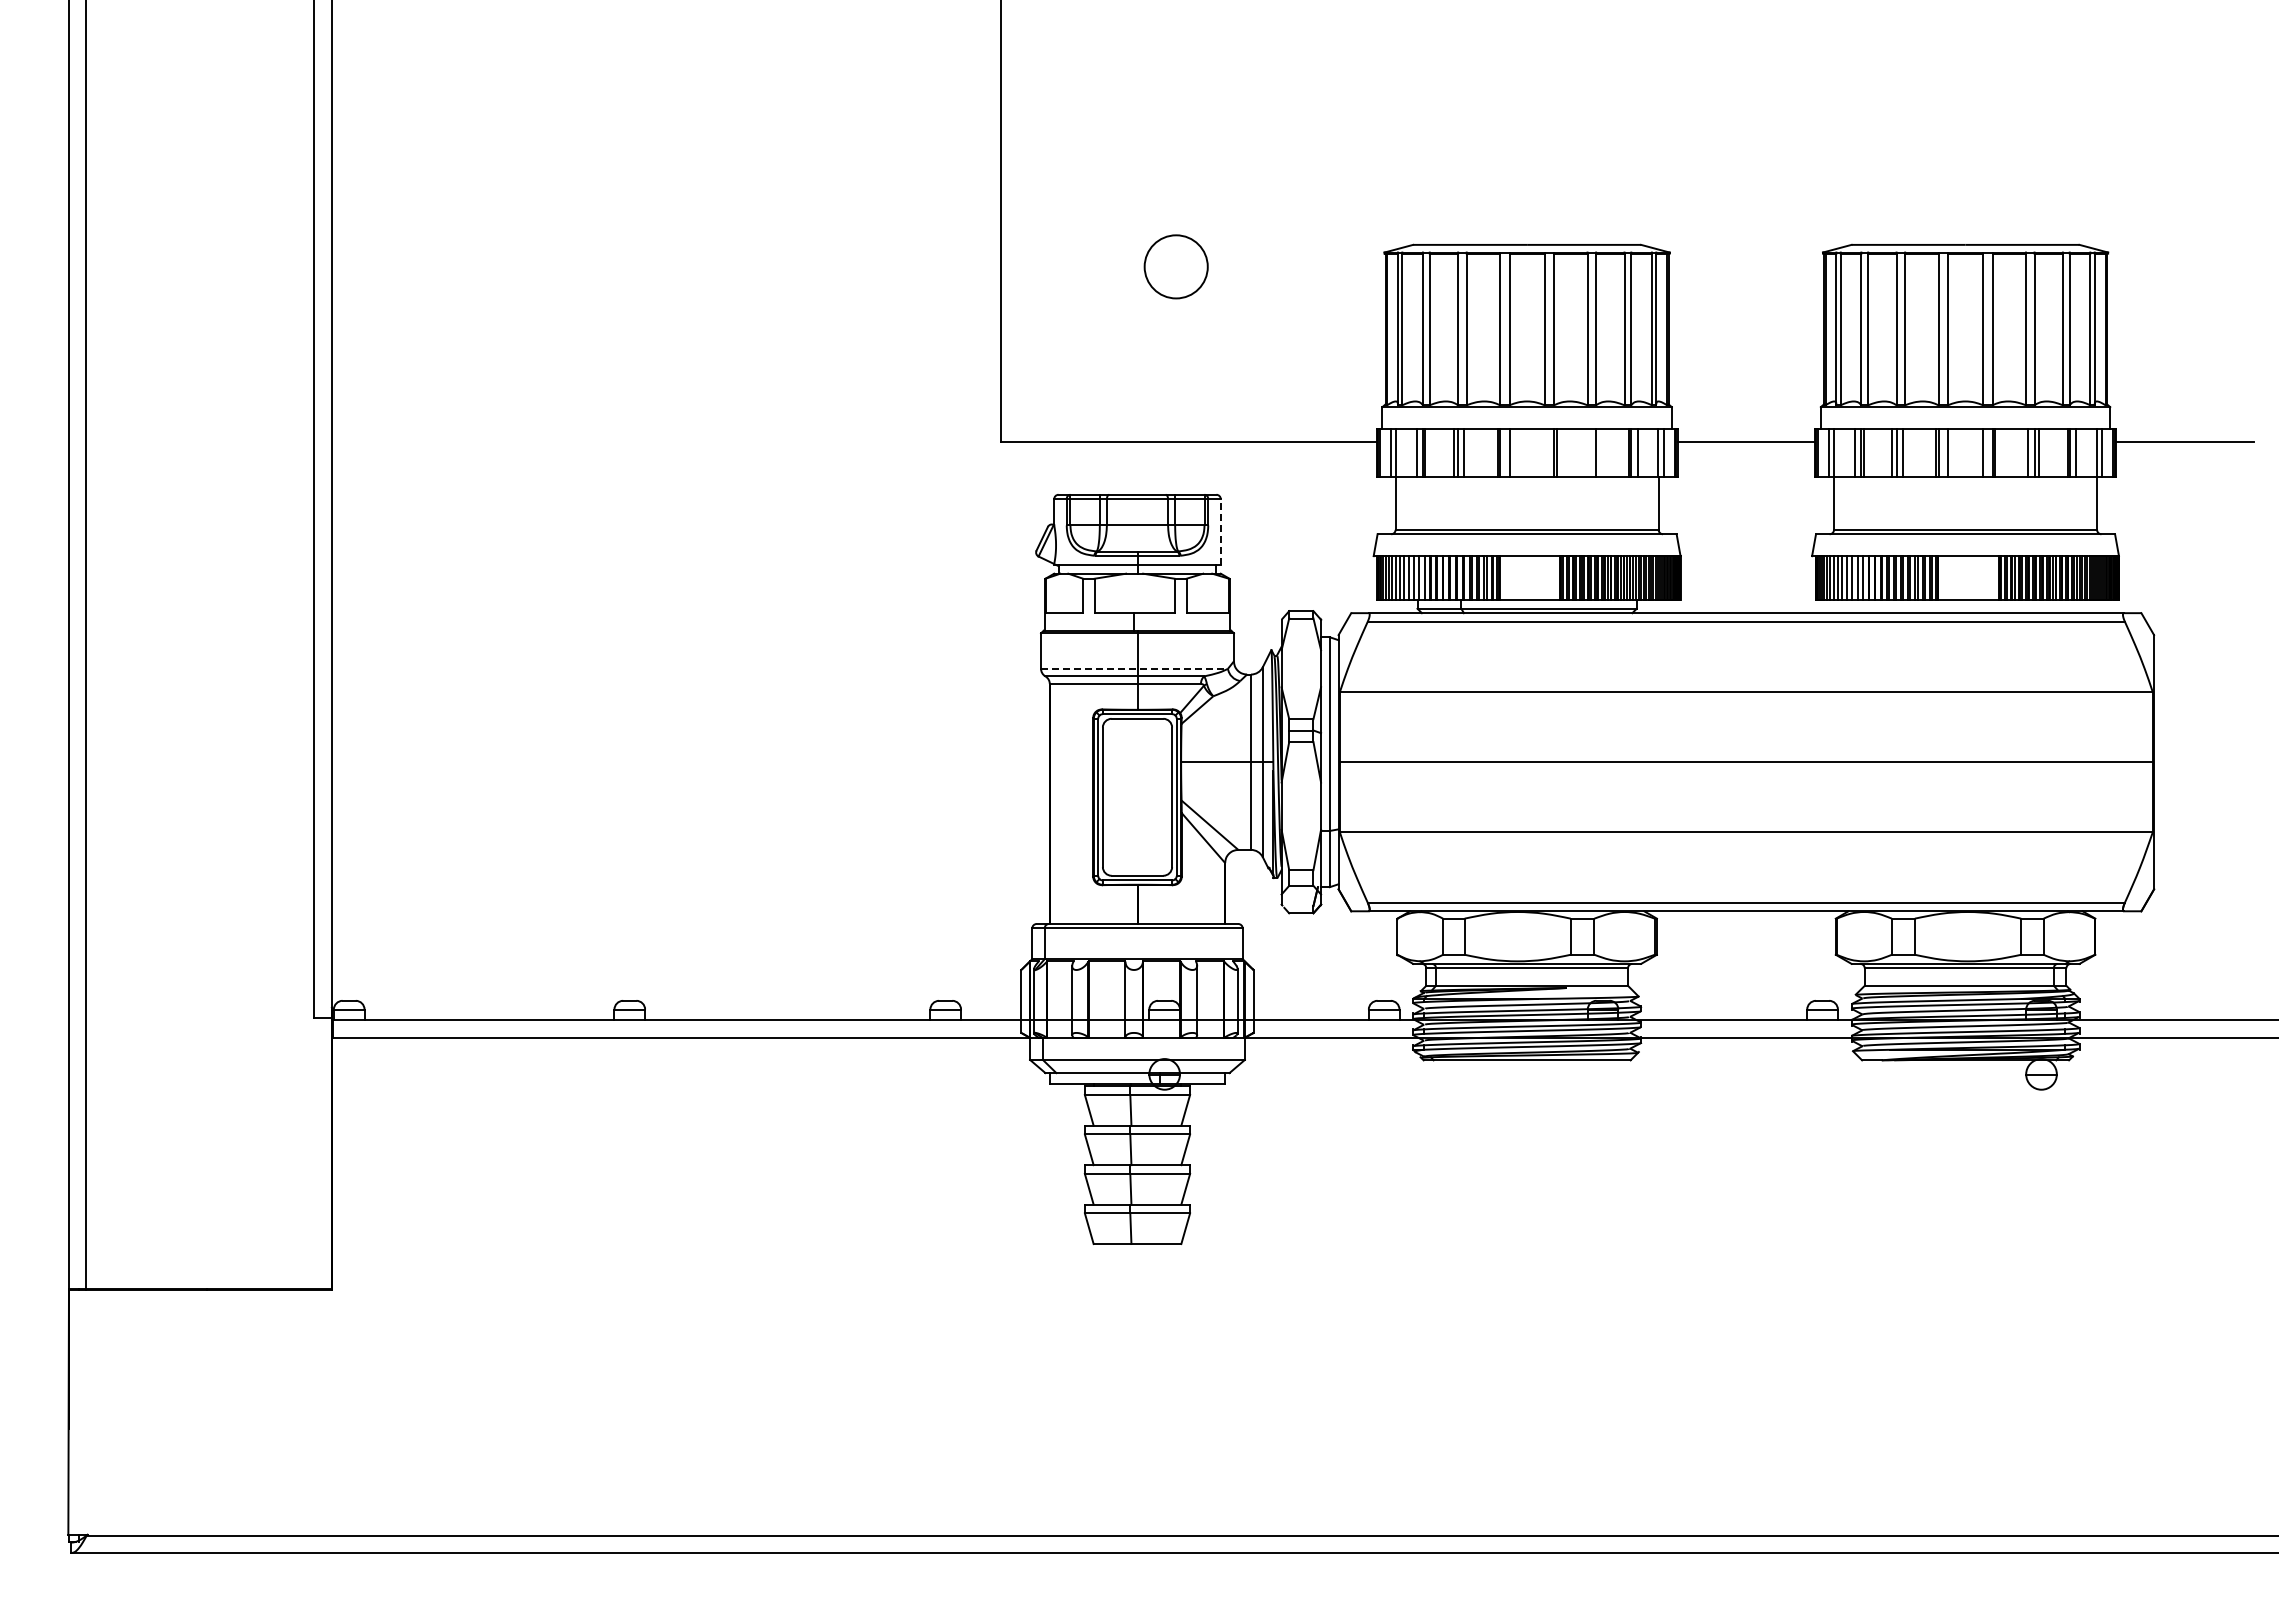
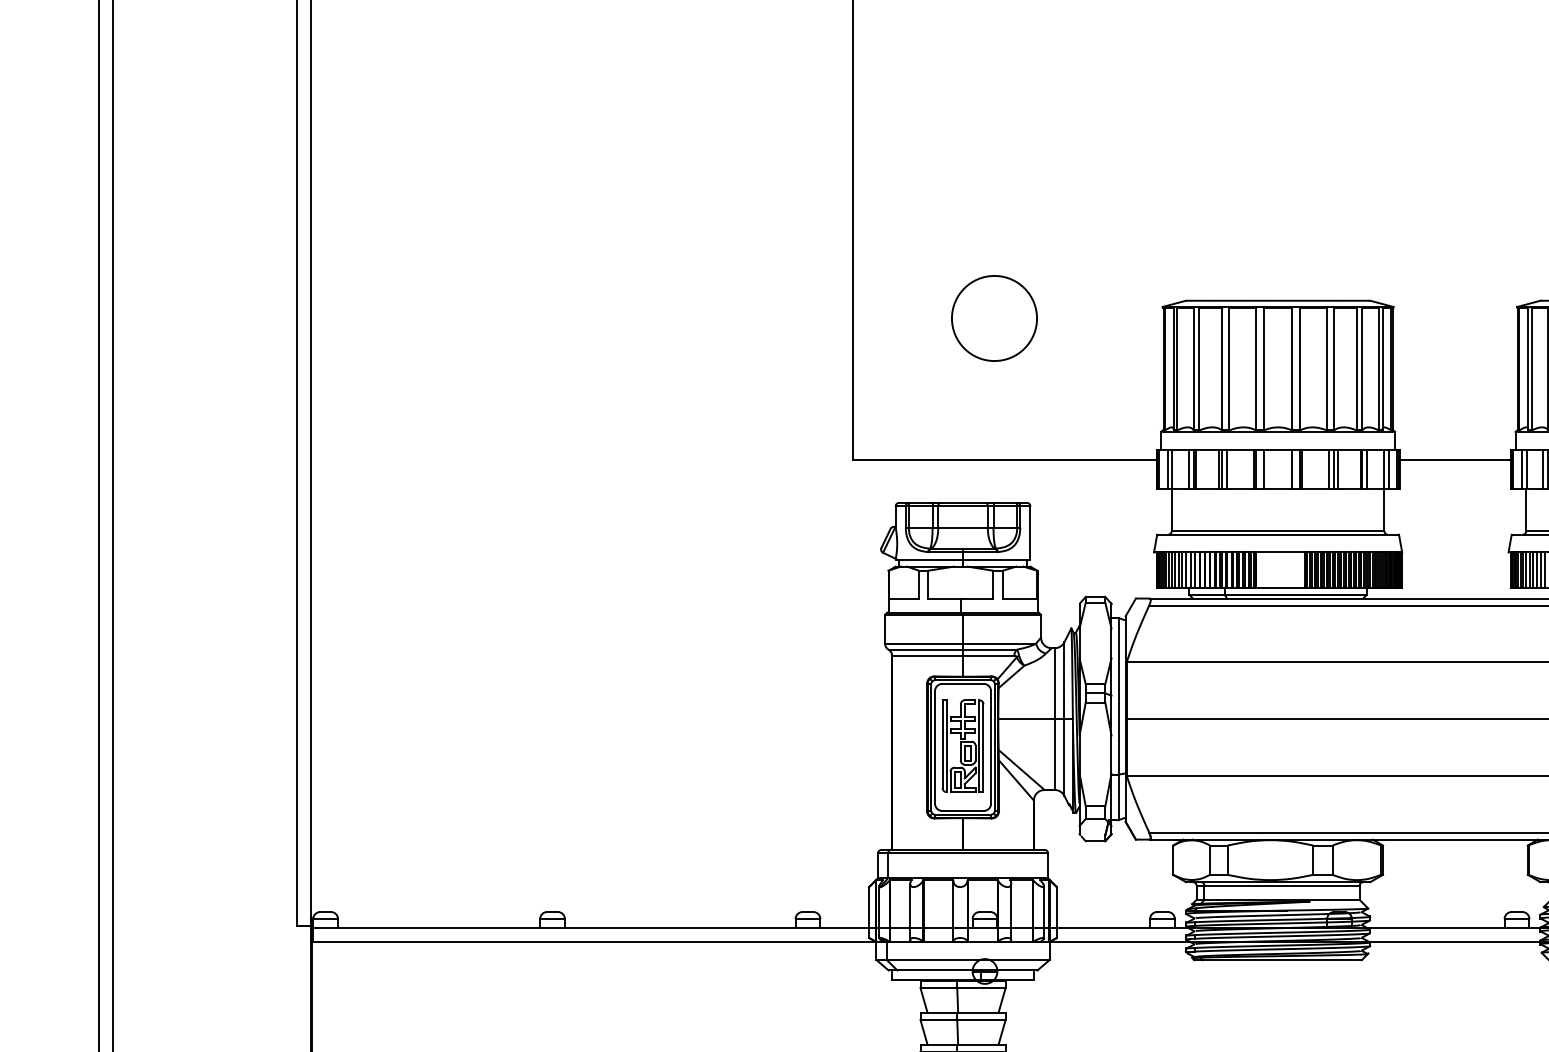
circle: (1175, 266) -> (993, 318), size x1.67
line: (1544, 453) -> (1292, 469), added
line: (1589, 453) -> (1328, 469), added
line: (1600, 453) -> (1337, 469), added
line: (1220, 532) -> (1030, 533), dashed -> solid
line: (1135, 668) -> (961, 643), dashed -> solid
part: (1137, 795) -> (963, 745), added

